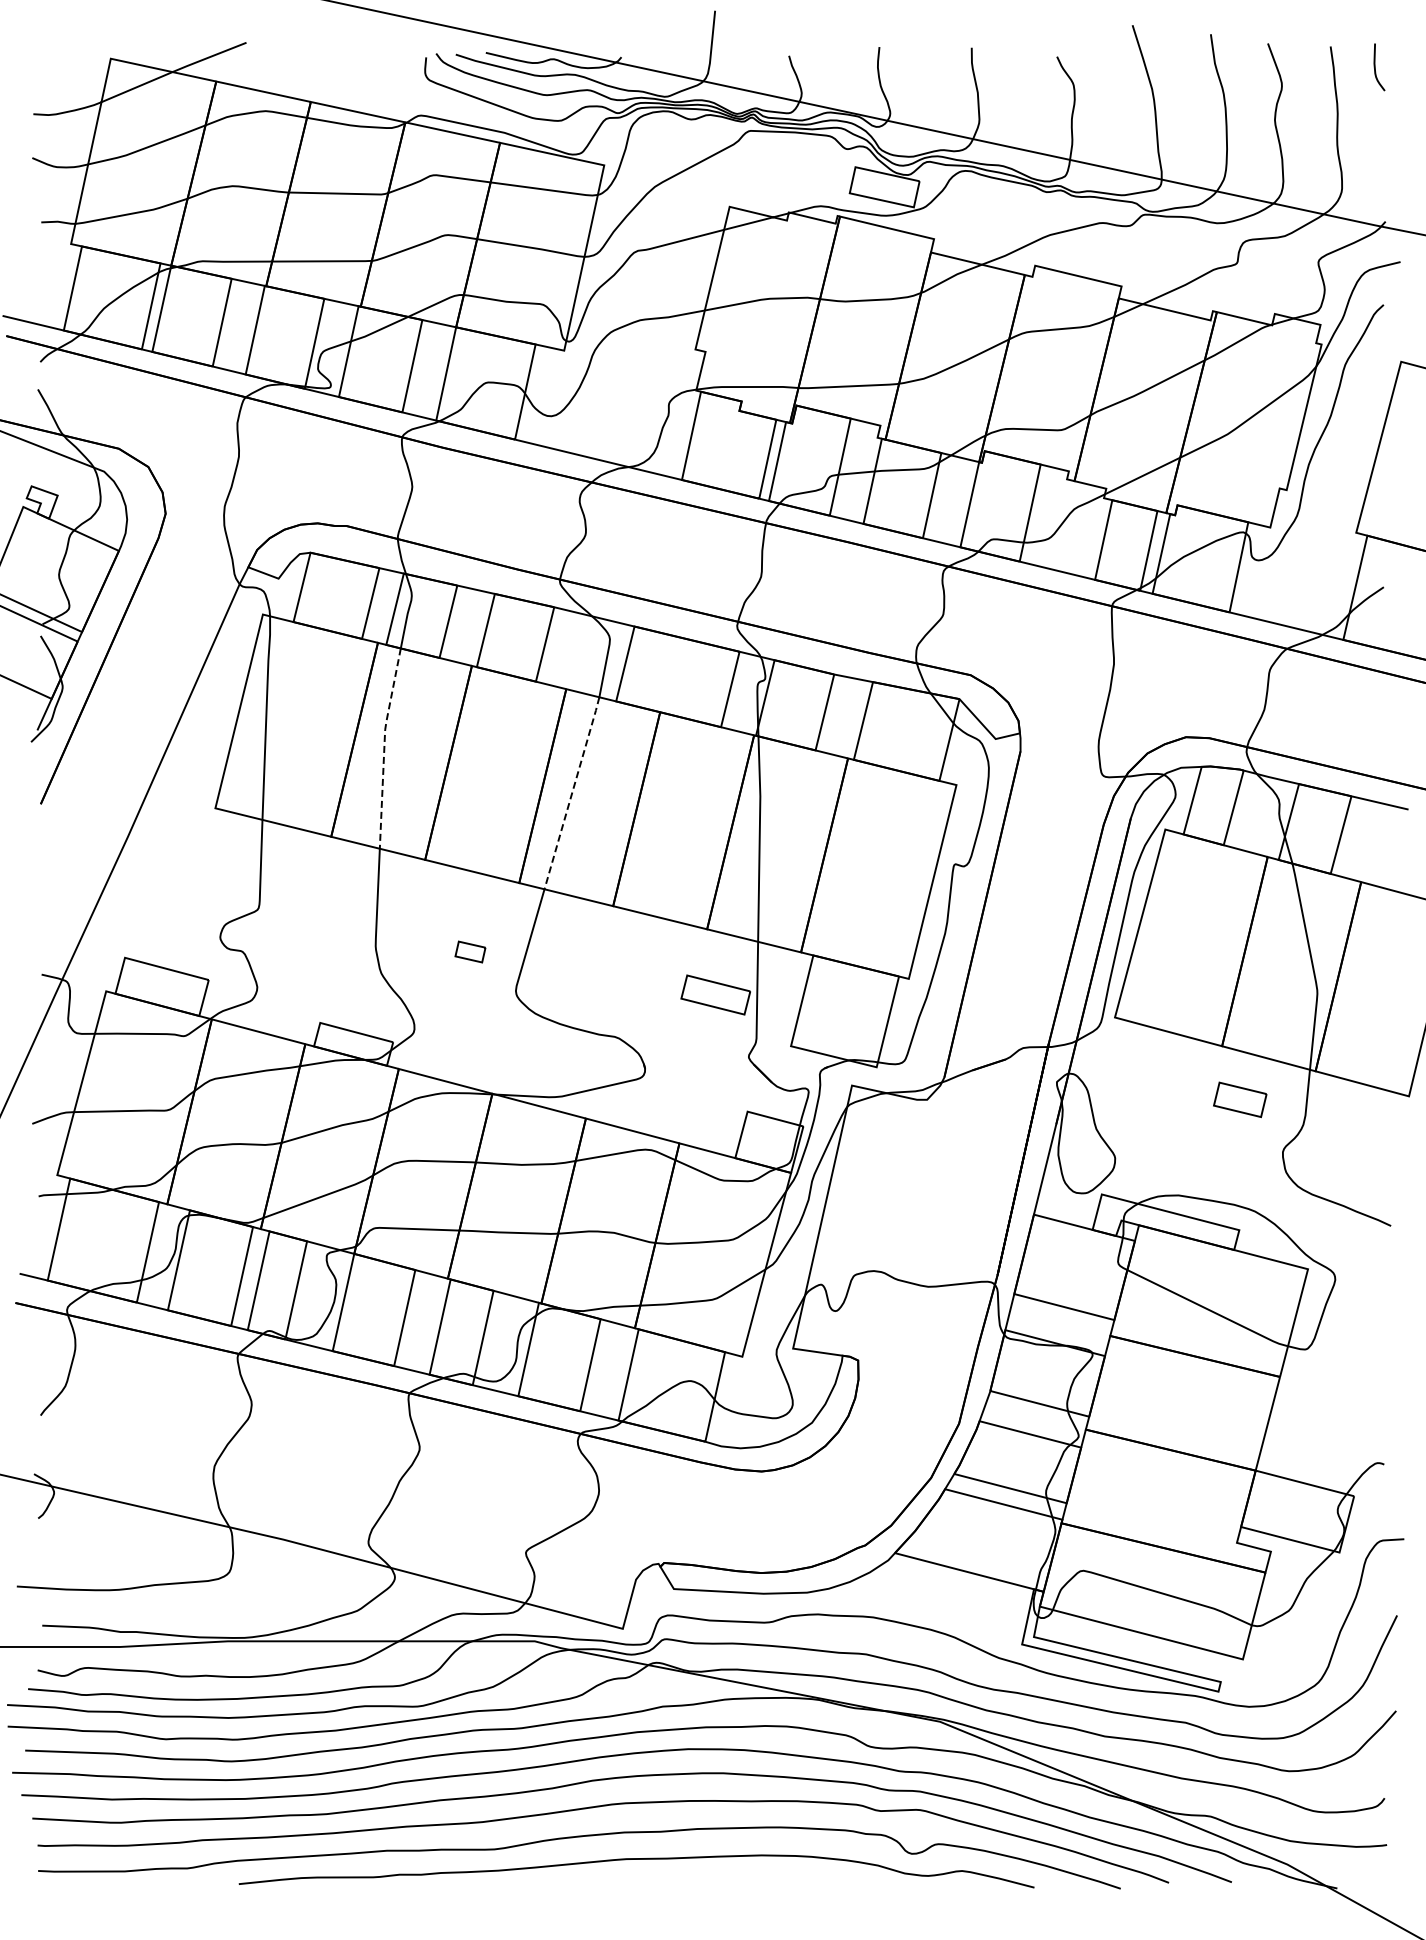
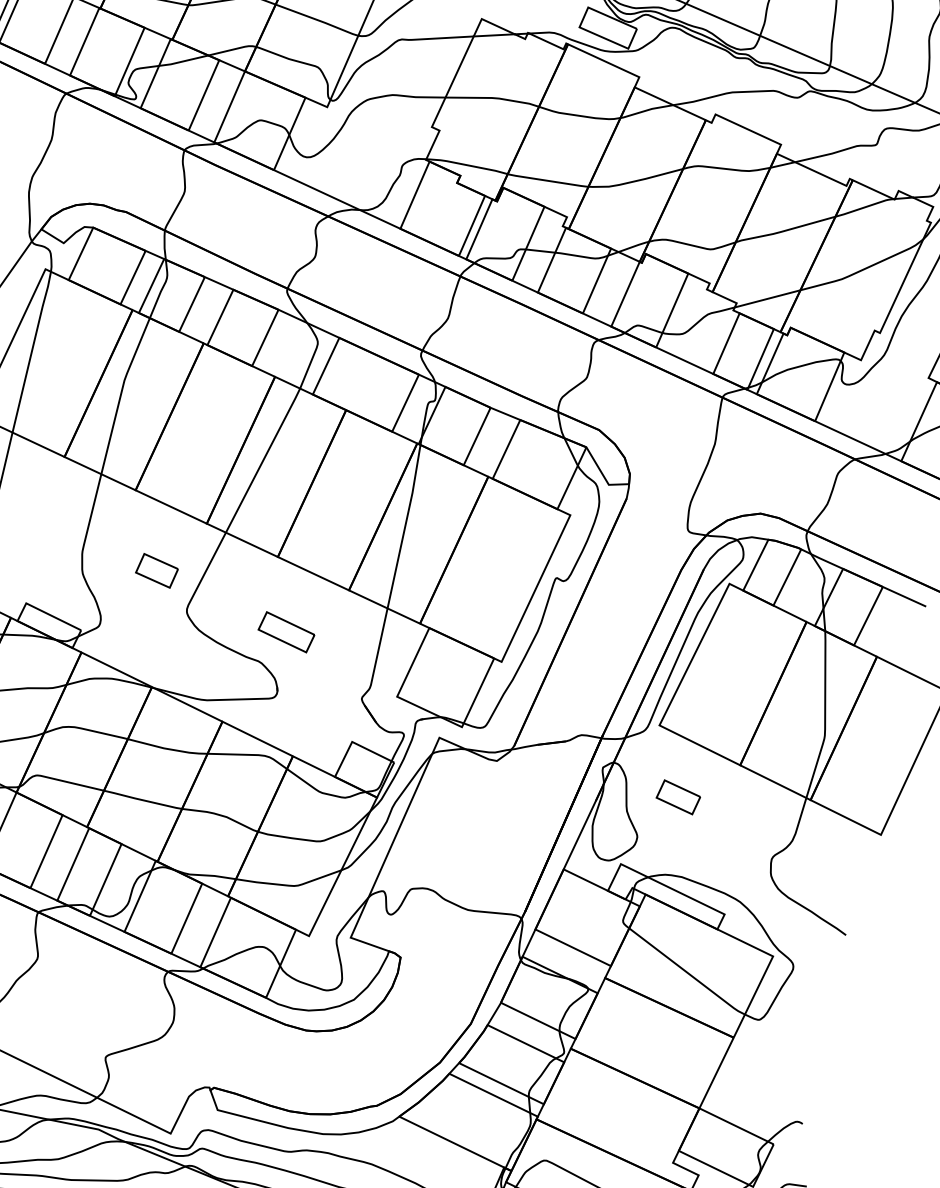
line: (384, 746) -> (121, 393), dashed -> solid
line: (572, 792) -> (263, 460), dashed -> solid
part: (470, 951) -> (157, 570), size x1.67
part: (715, 994) -> (286, 631), moved
part: (1240, 1099) -> (678, 797), moved

